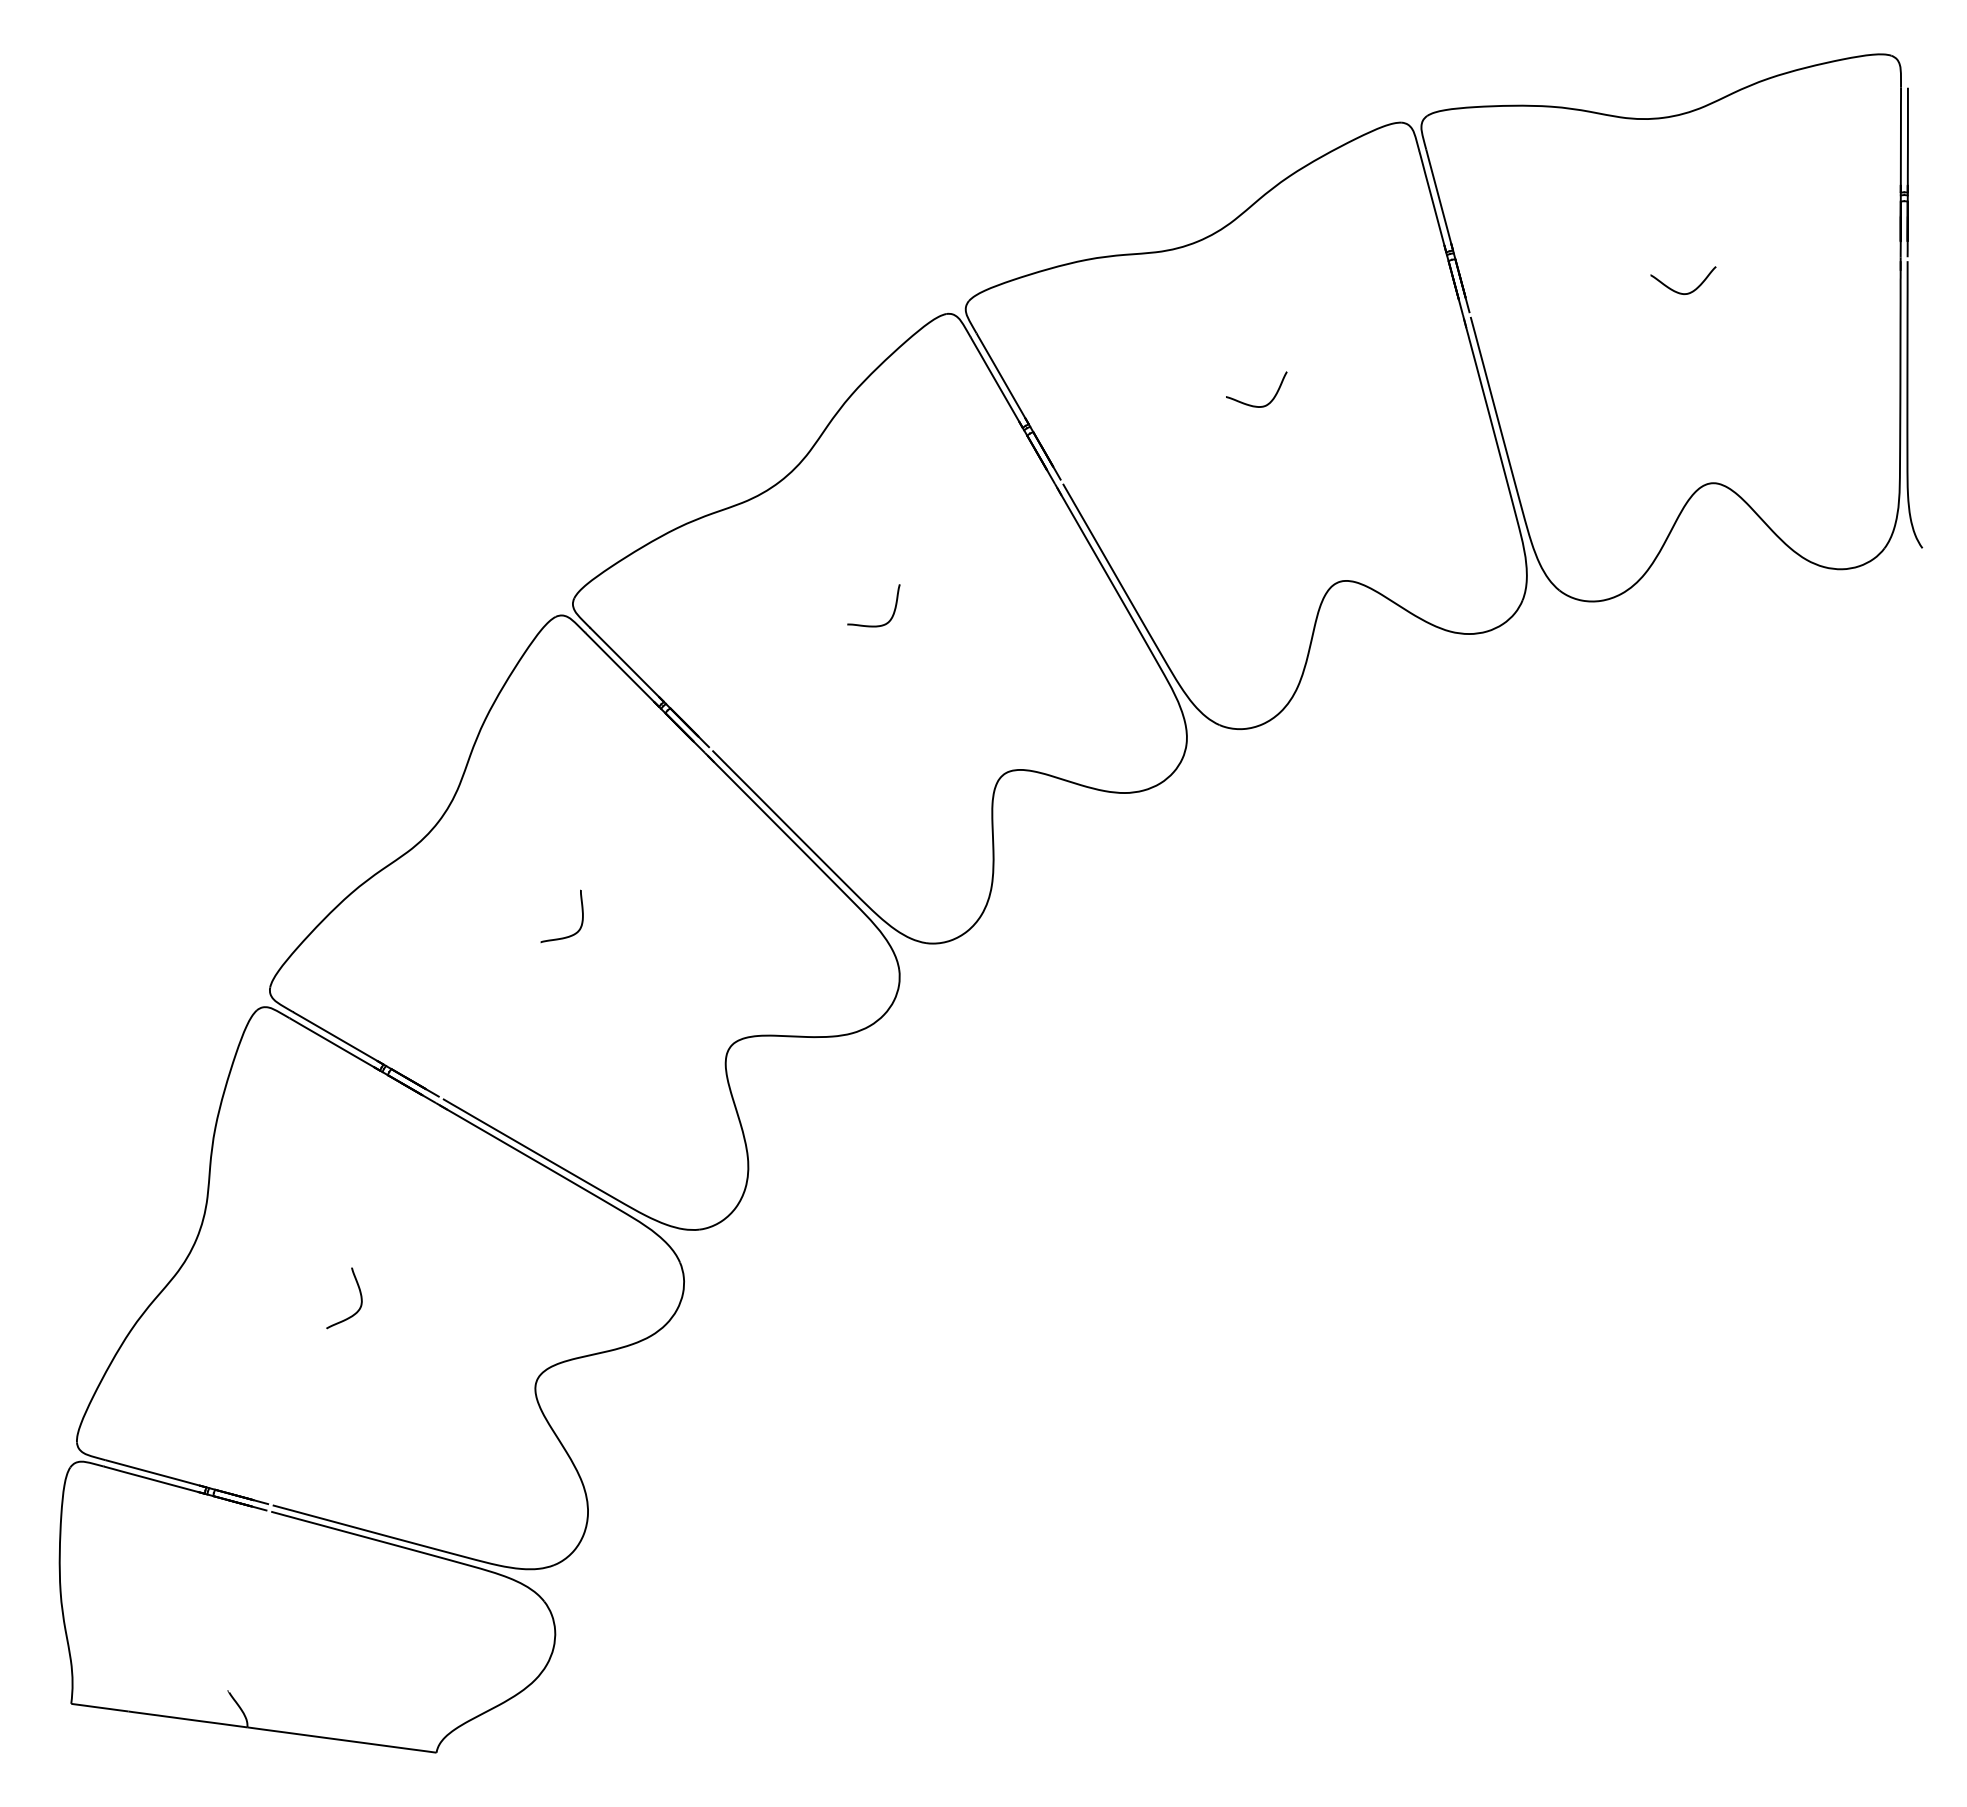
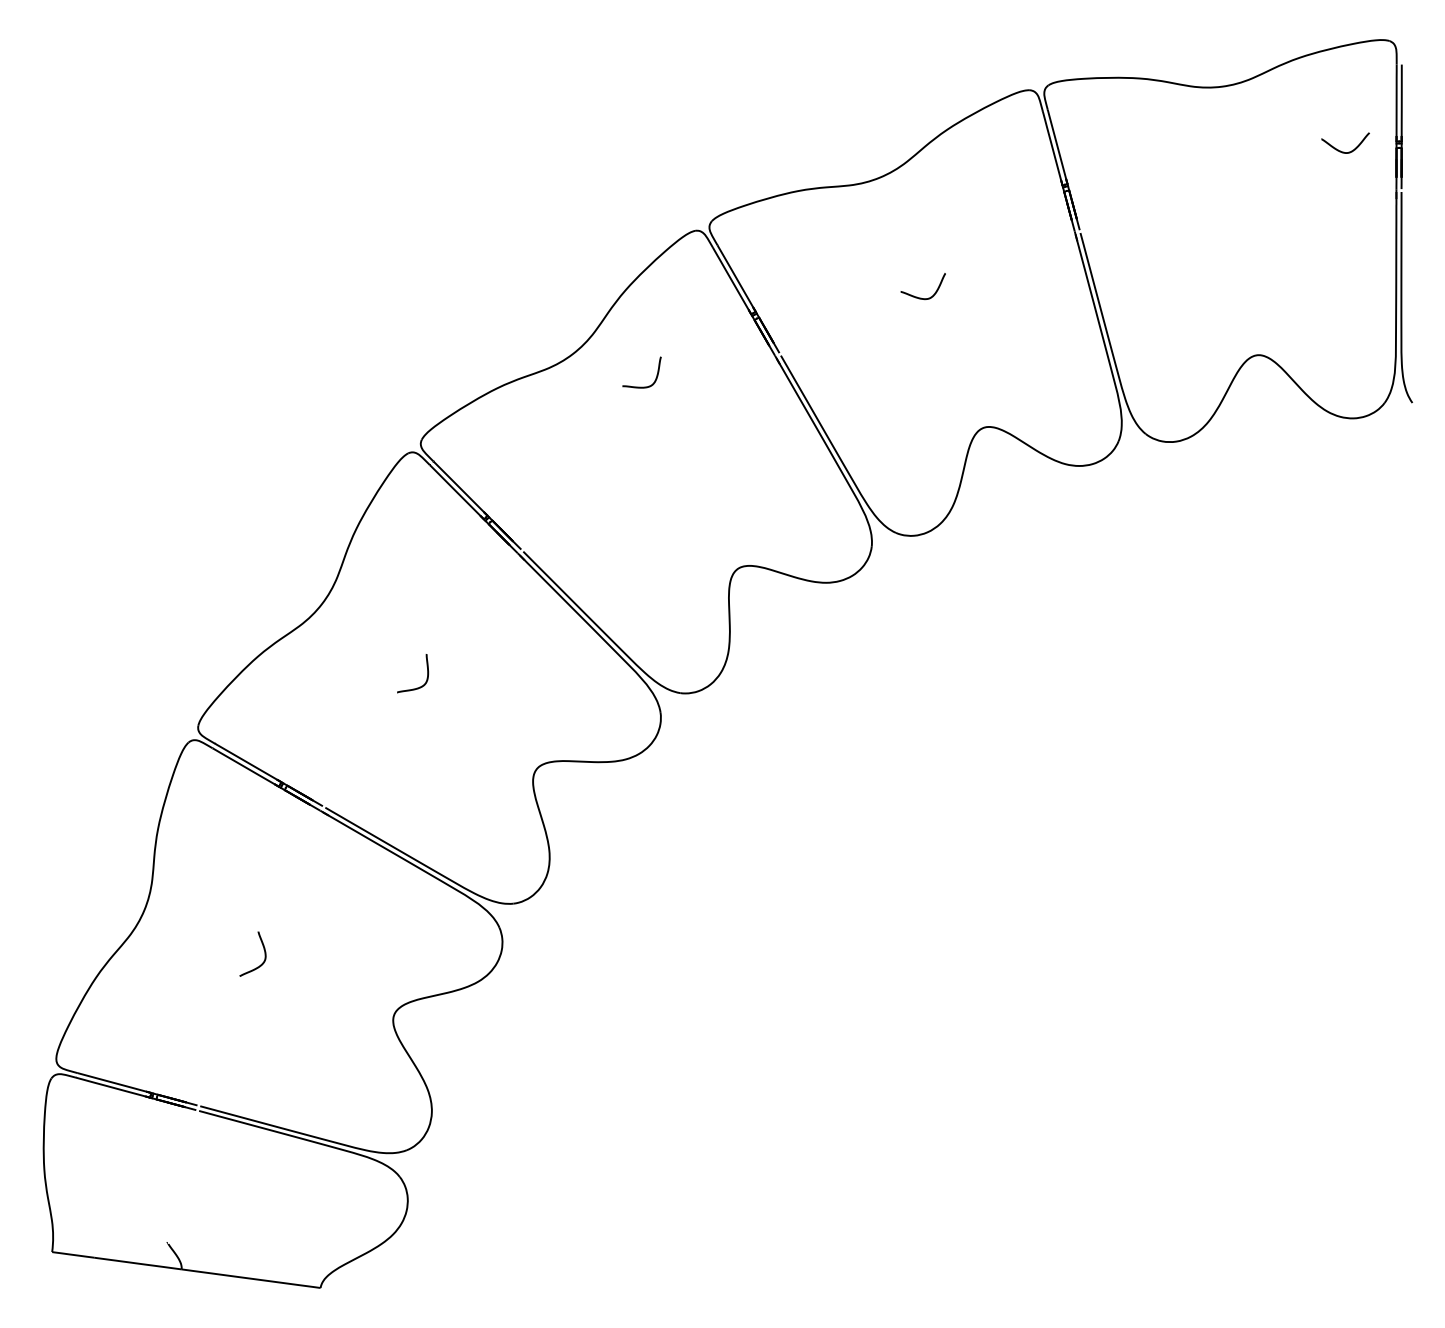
curve: (1681, 292) -> (1344, 151), moved
curve: (873, 625) -> (641, 386), moved

